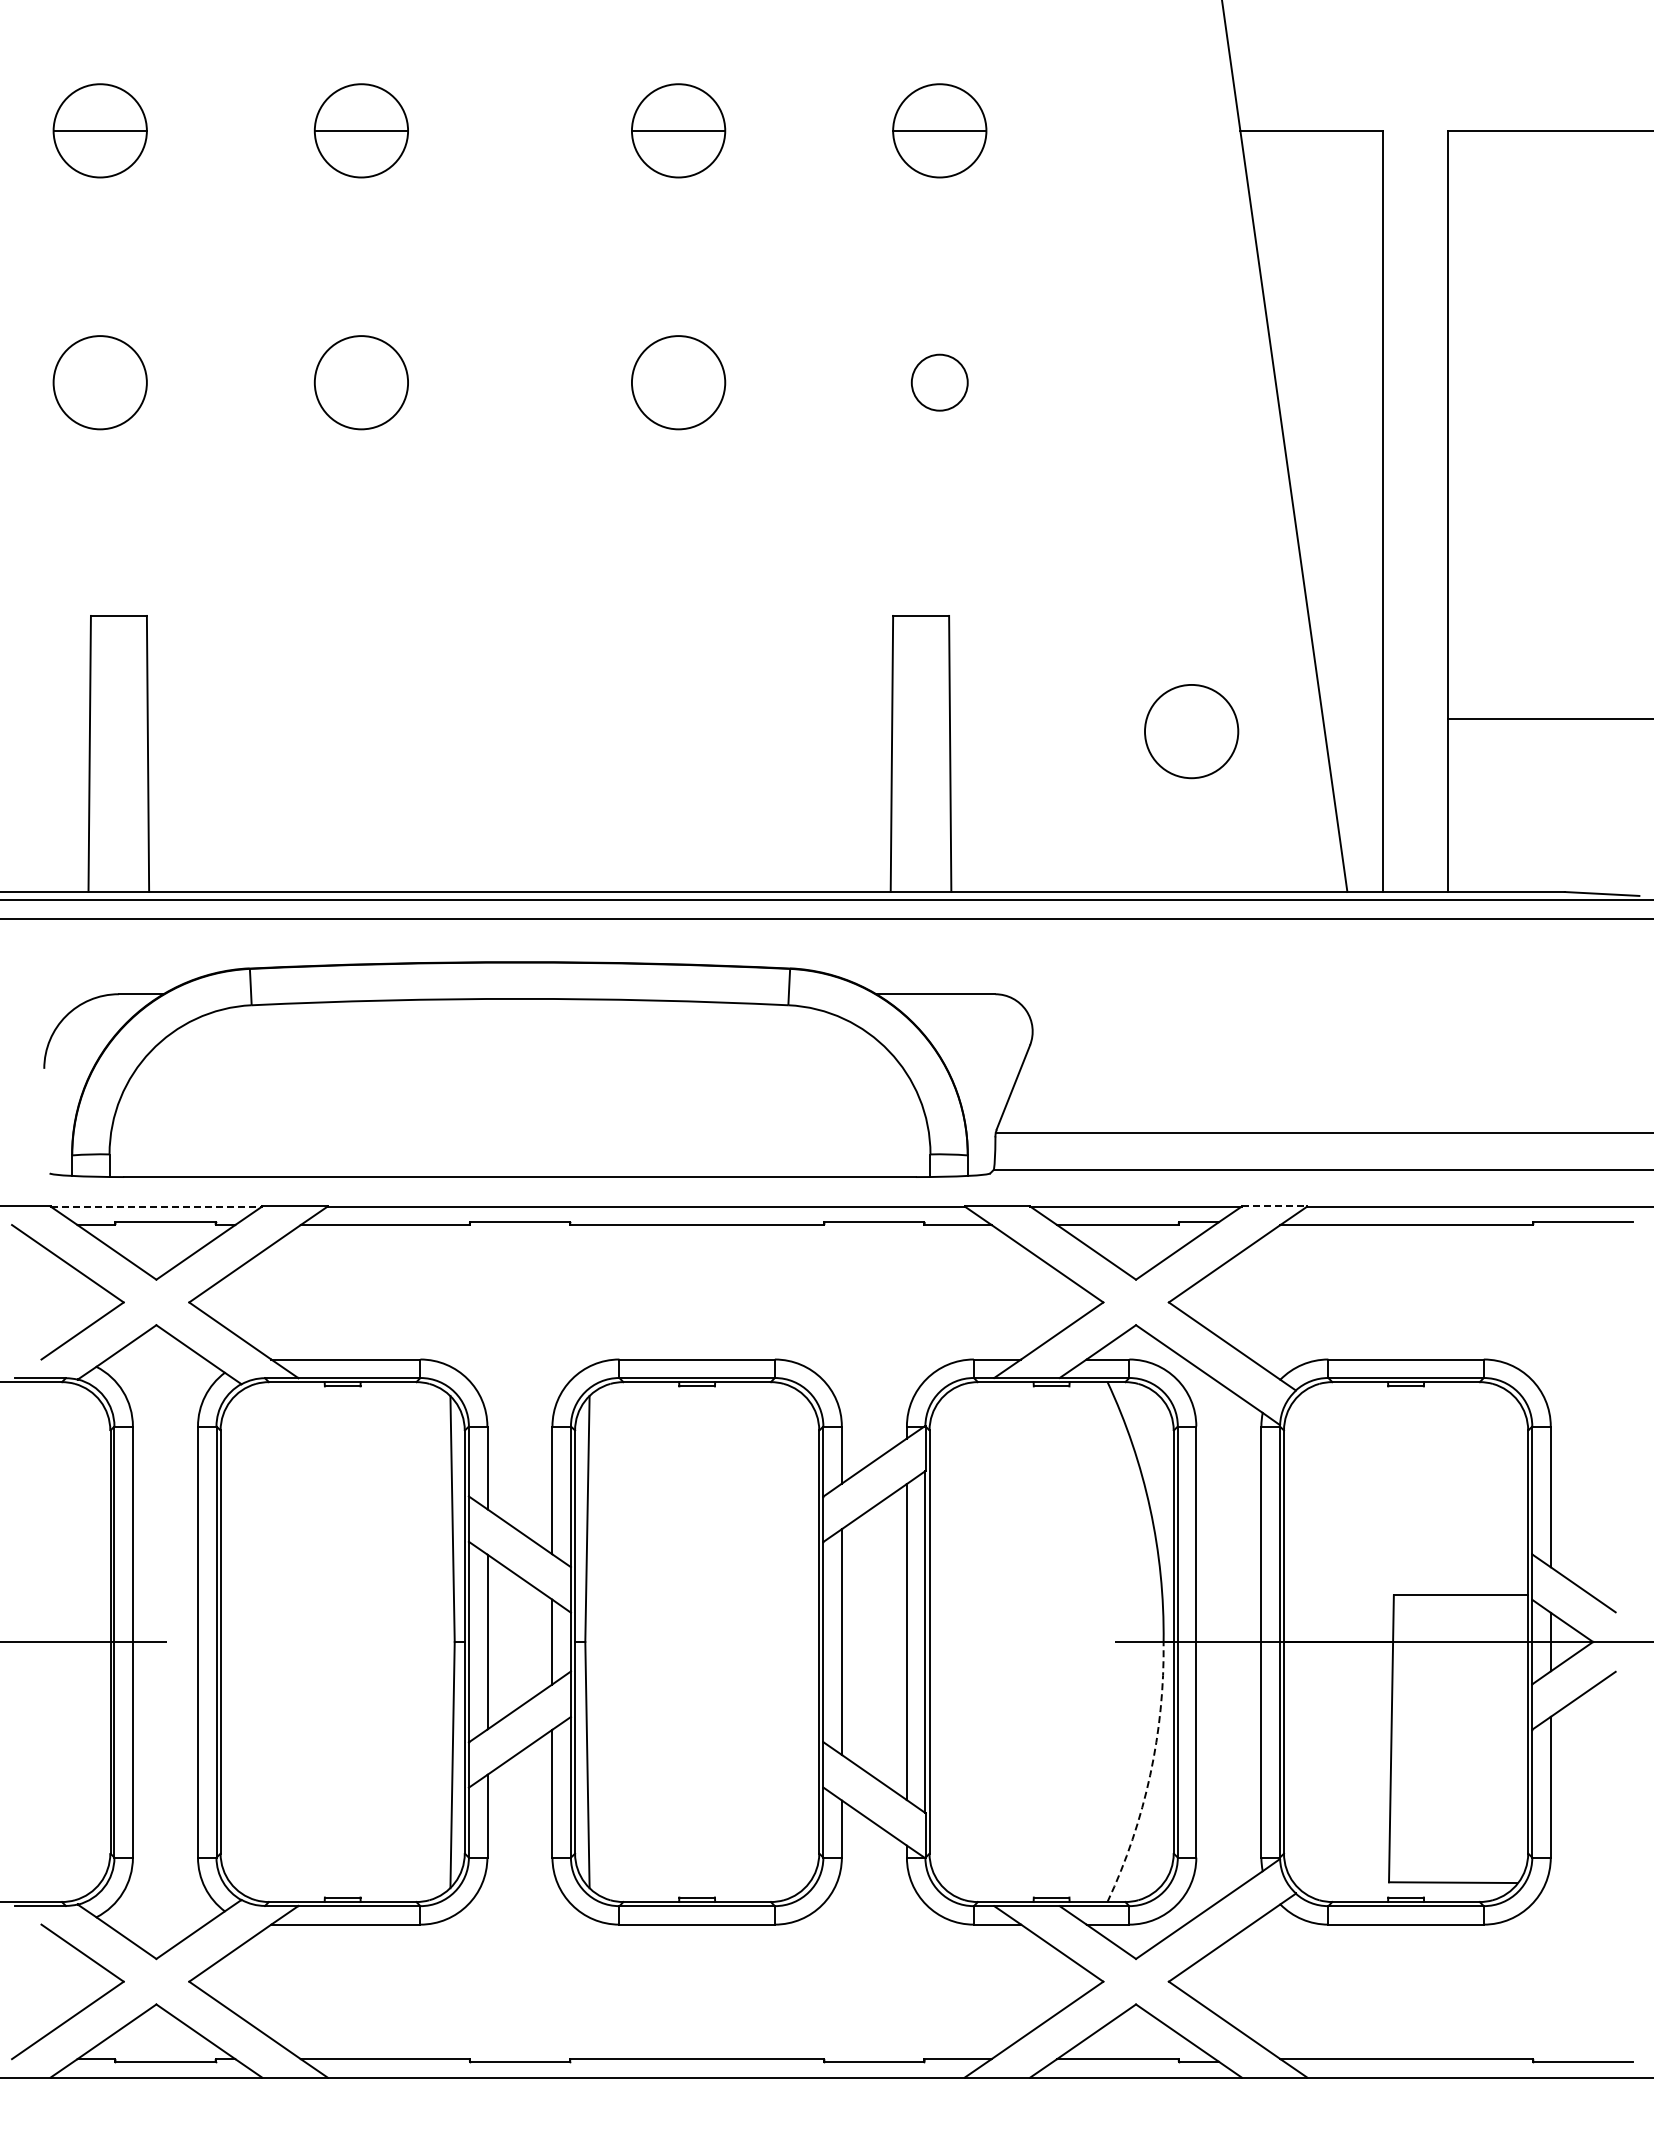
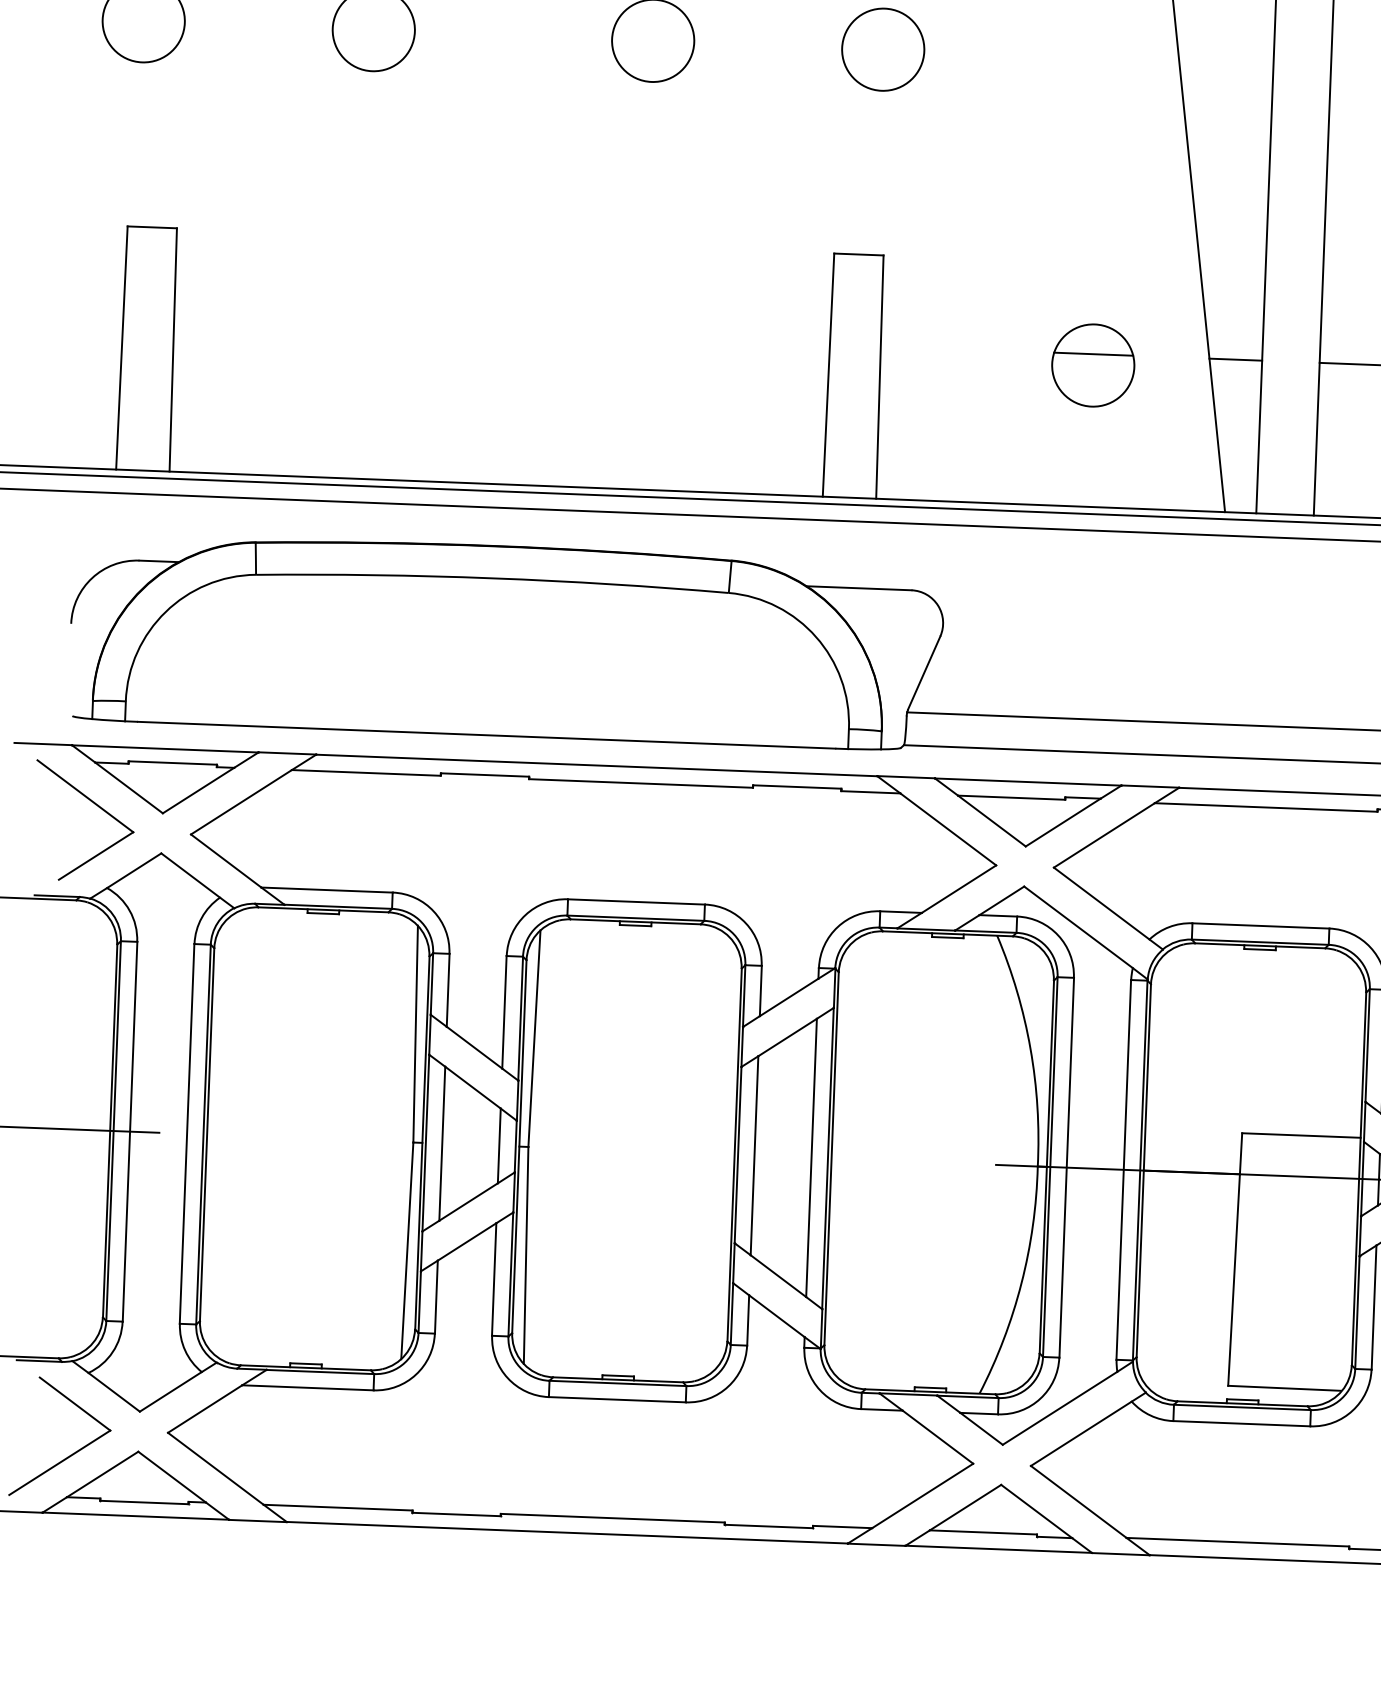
circle: (939, 382) -> (883, 49), size x1.67
line: (1191, 718) -> (1093, 354), added
line: (1352, 718) -> (1235, 359), added
line: (156, 1206) -> (165, 748), dashed -> solid
line: (1274, 1206) -> (1150, 786), dashed -> solid
arc: (1150, 1775) -> (1021, 1283), dashed -> solid

